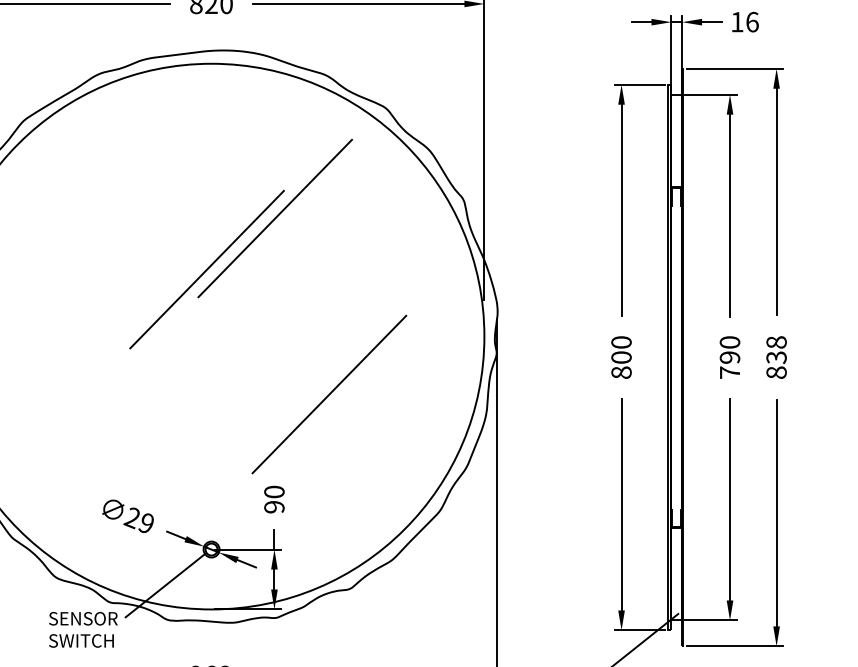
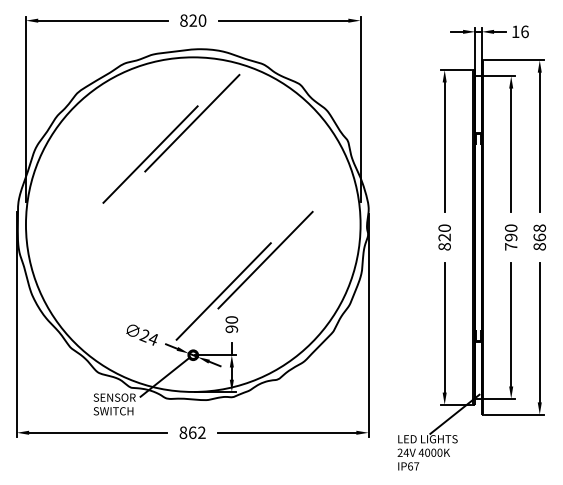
part: (241, 243) -> (171, 138), moved
text: (621, 357) -> (444, 237), 800 -> 820
text: (776, 357) -> (539, 237), 838 -> 868
line: (260, 445) -> (223, 291), added
text: (145, 523) -> (152, 339), 29 -> 24

